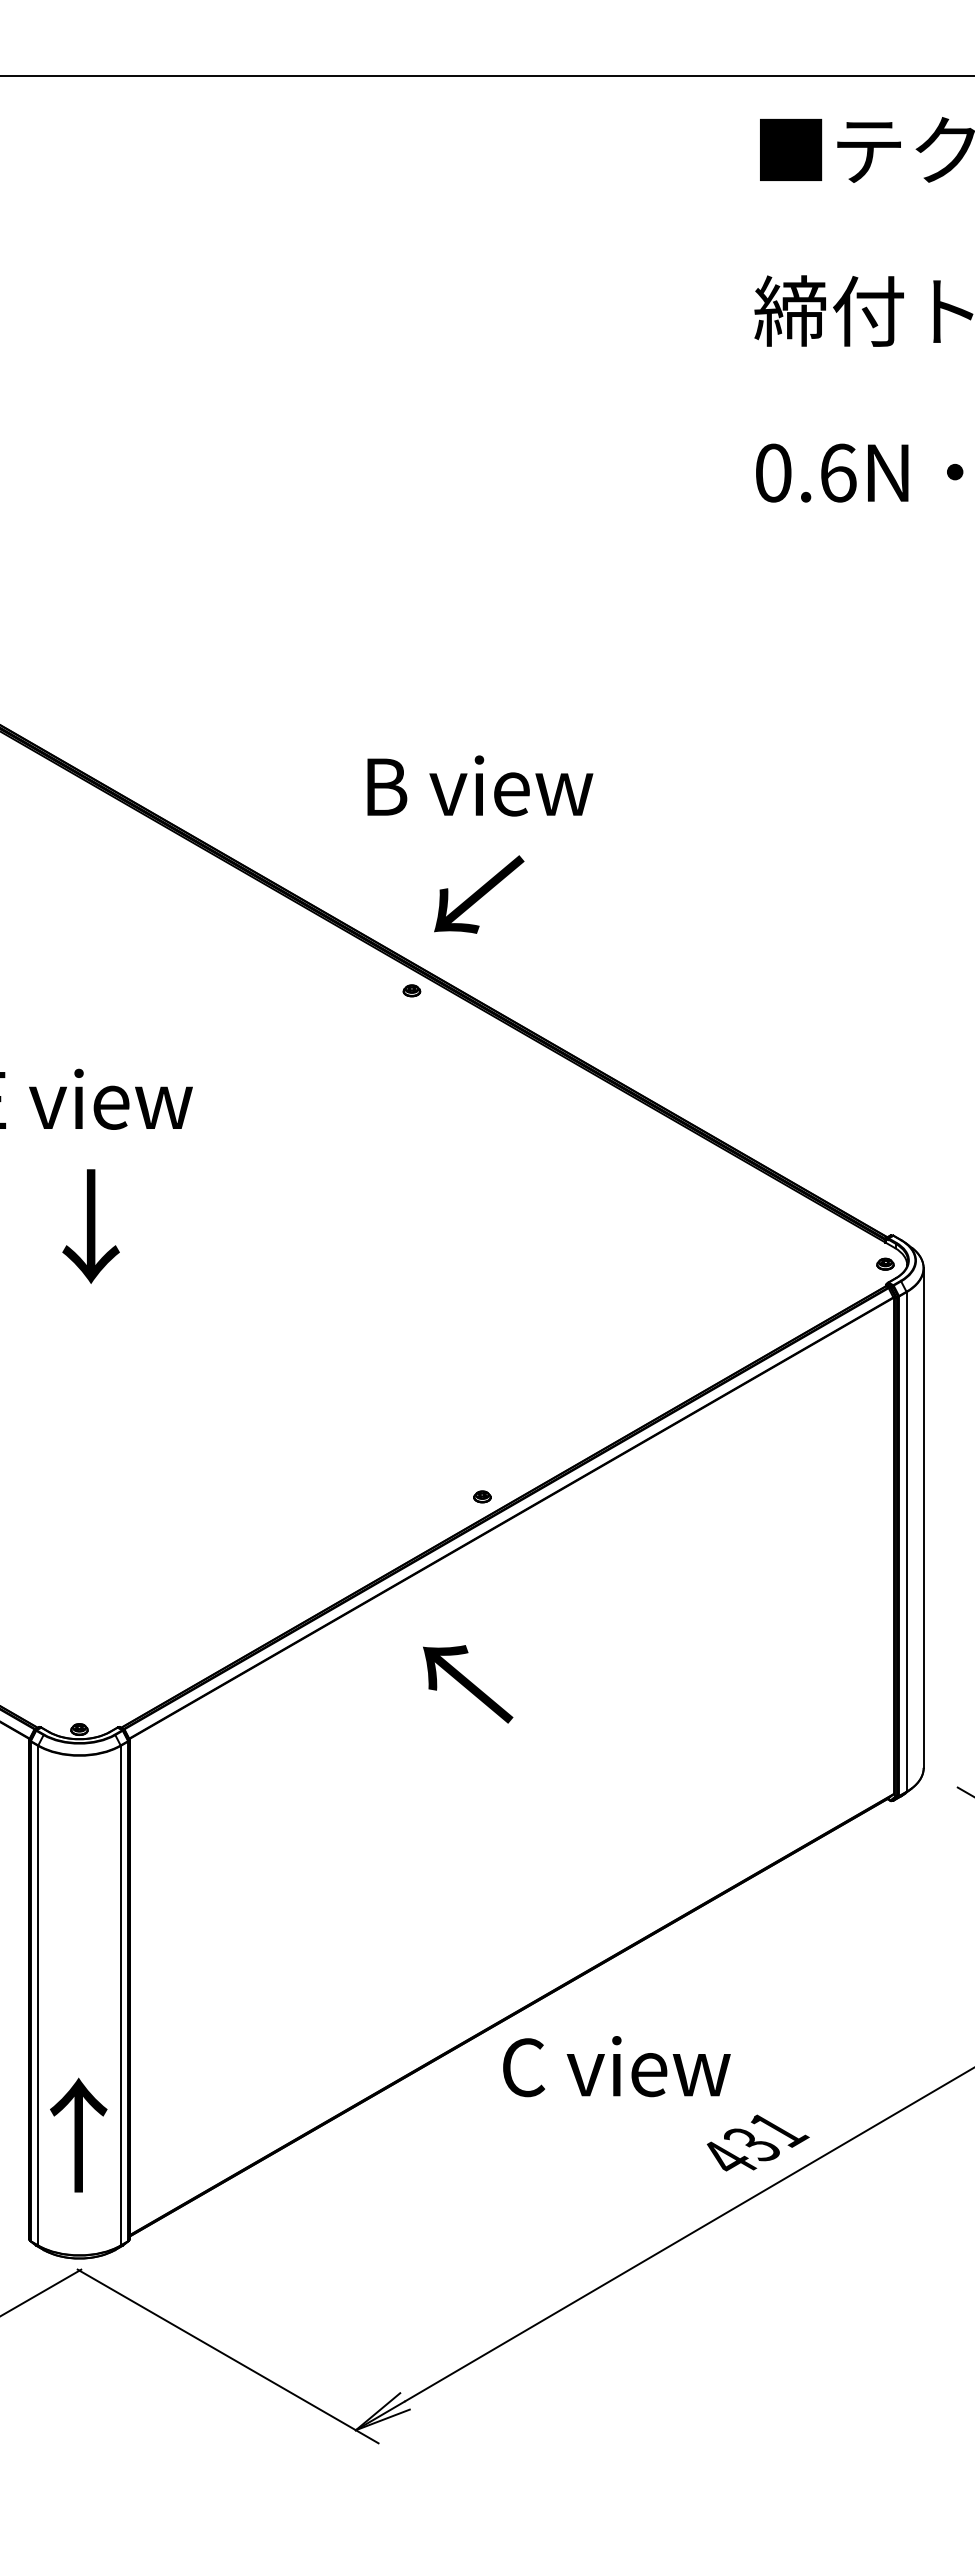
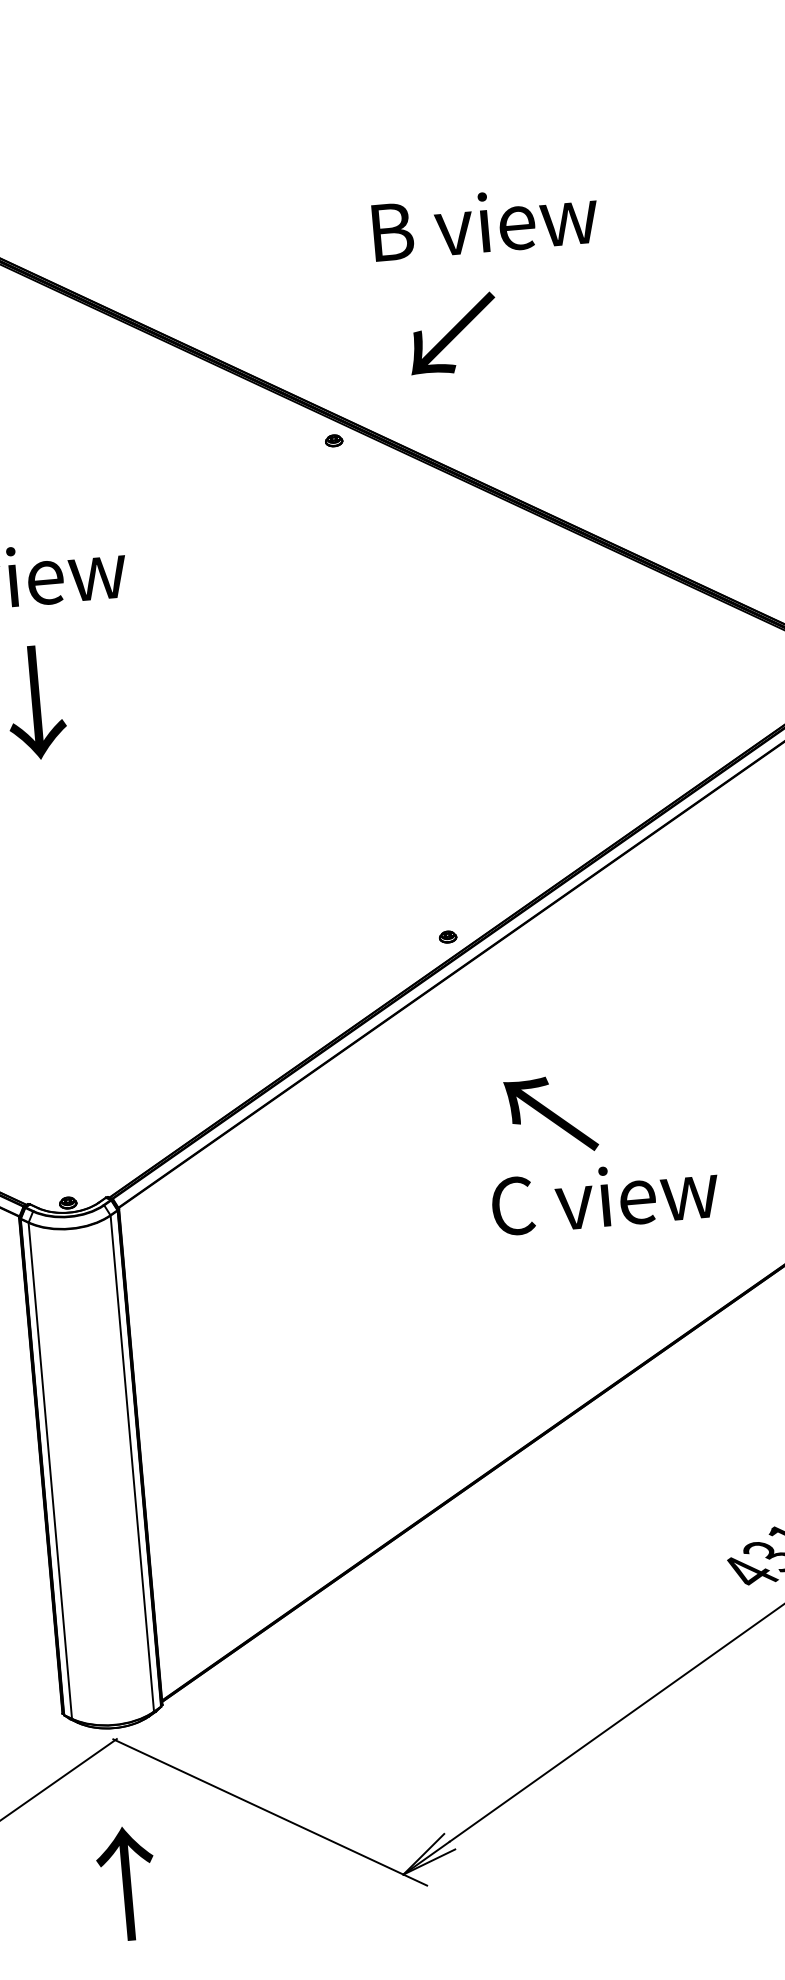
text: (480, 785) -> (485, 222), moved
text: (479, 894) -> (453, 334), moved
text: (468, 1684) -> (551, 1115), moved
text: (616, 2066) -> (604, 1197), moved
text: (78, 2134) -> (126, 1883), moved

